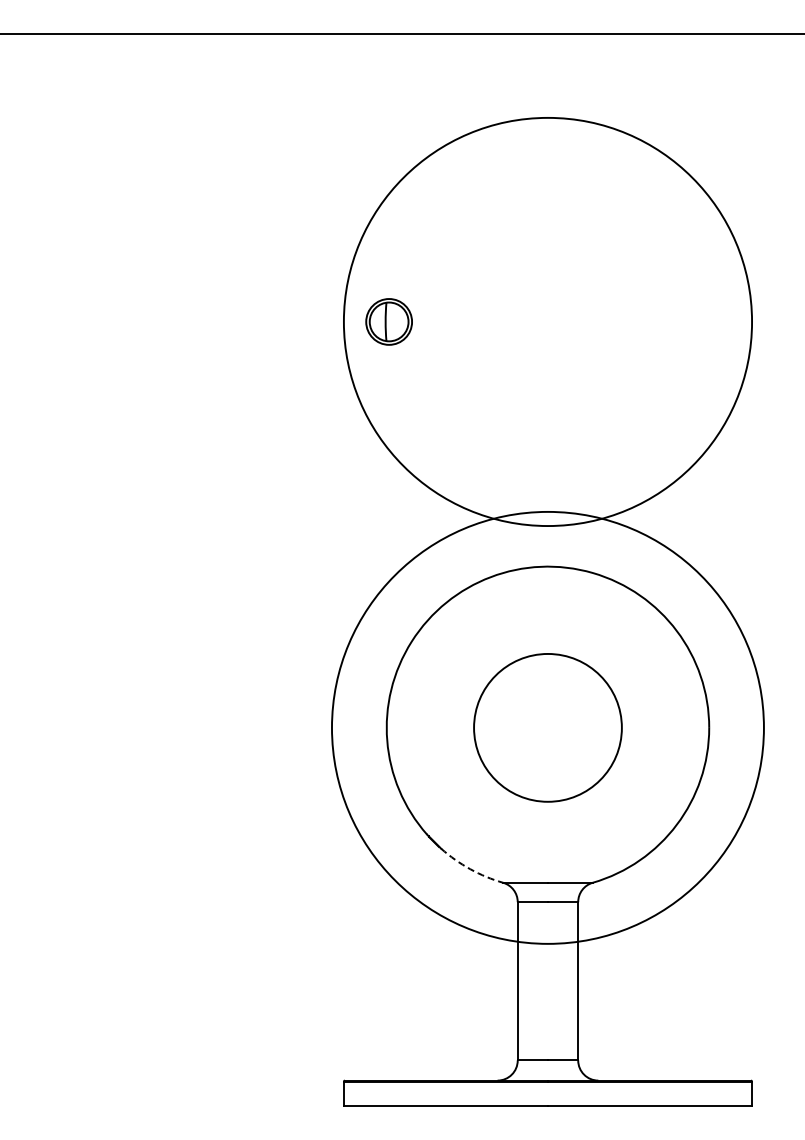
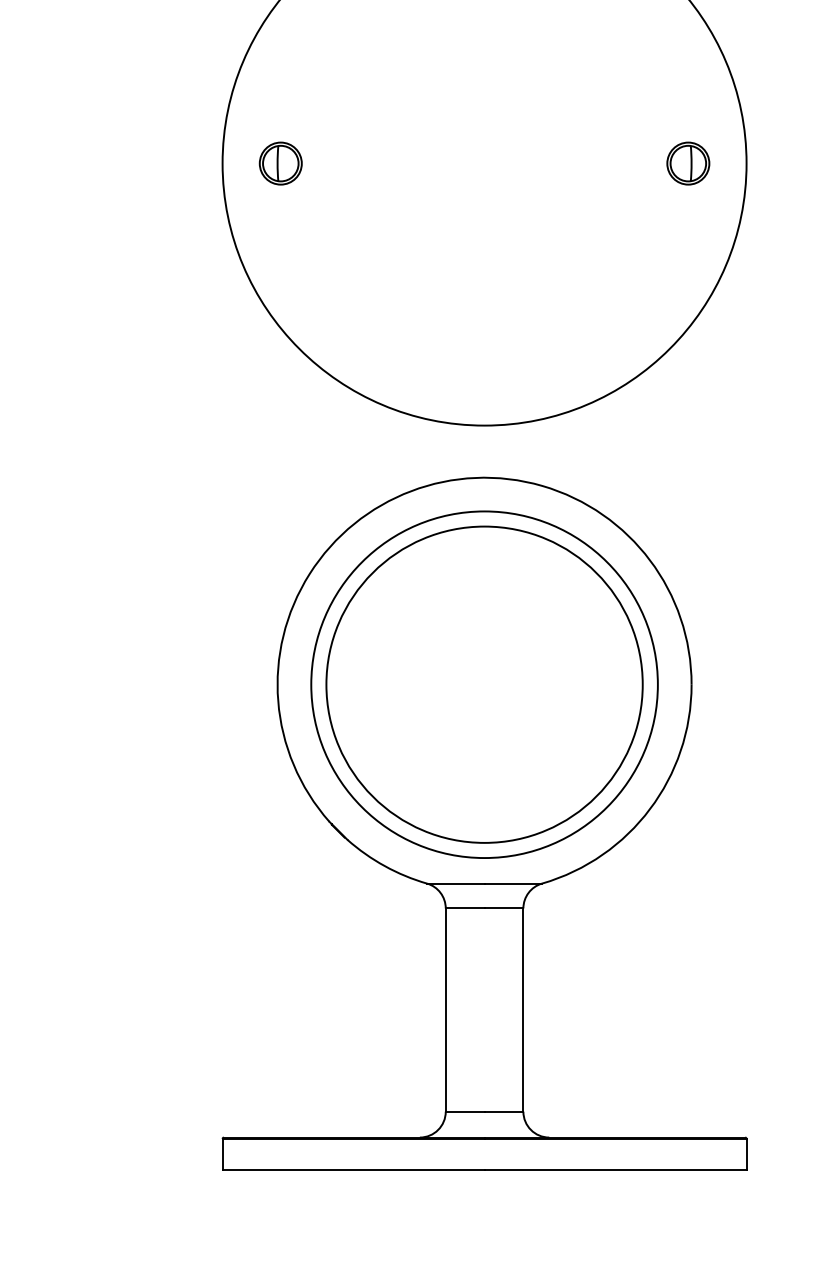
part: (389, 321) -> (281, 163), size x0.71
part: (706, 321) -> (688, 163), added
circle: (547, 727) -> (483, 684), size x0.62
circle: (547, 727) -> (483, 684), size x1.67
arc: (470, 869) -> (385, 866), dashed -> solid

